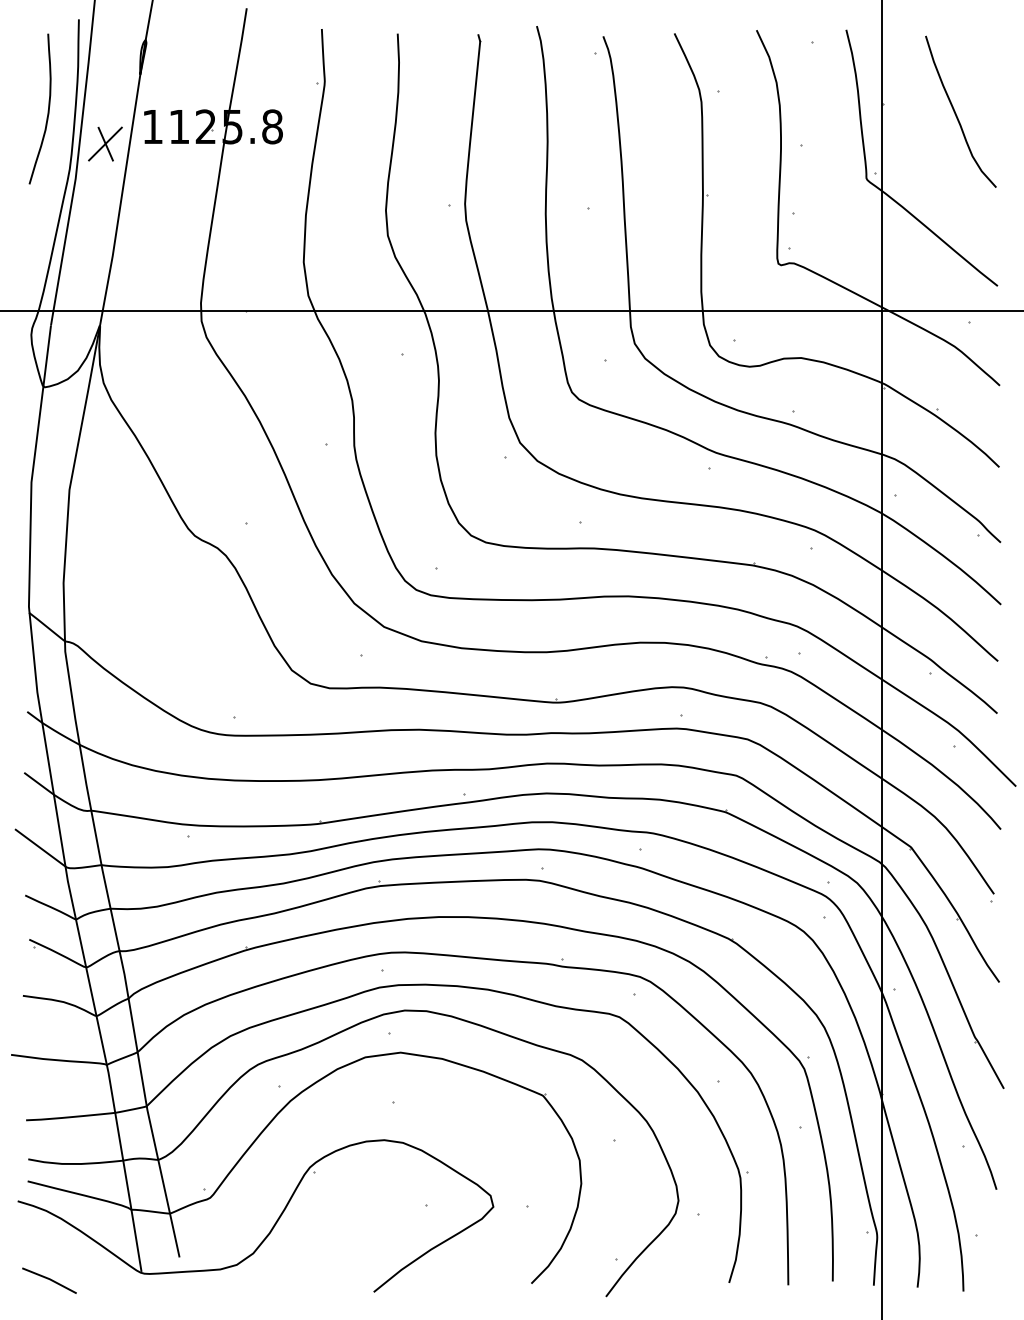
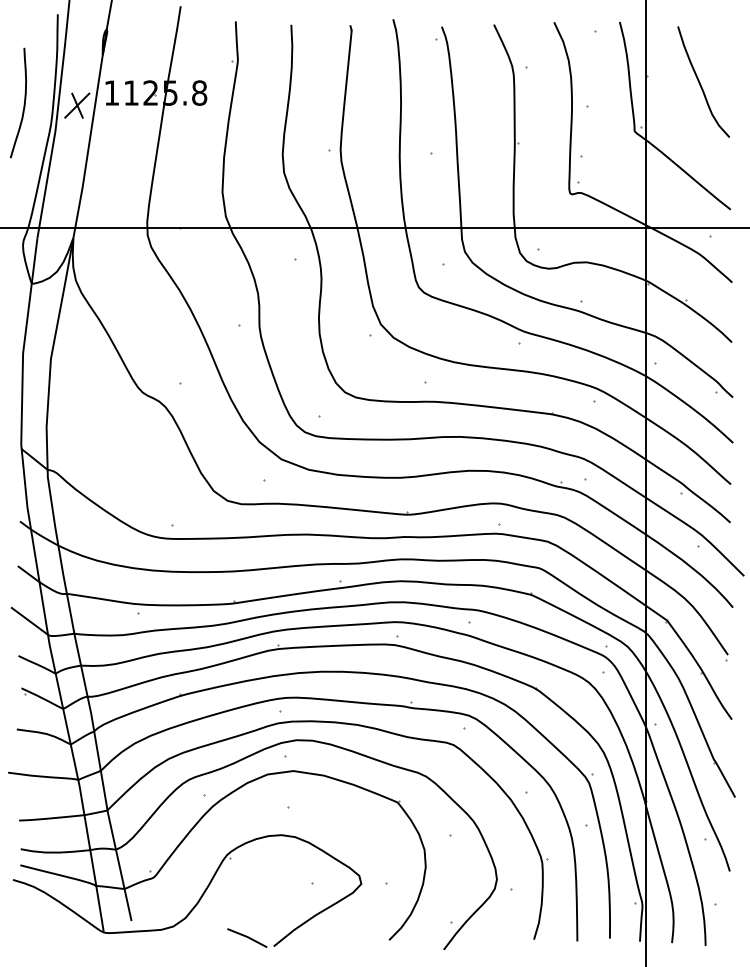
curve: (47, 109) -> (23, 103), moved
line: (49, 1279) -> (247, 937), moved

